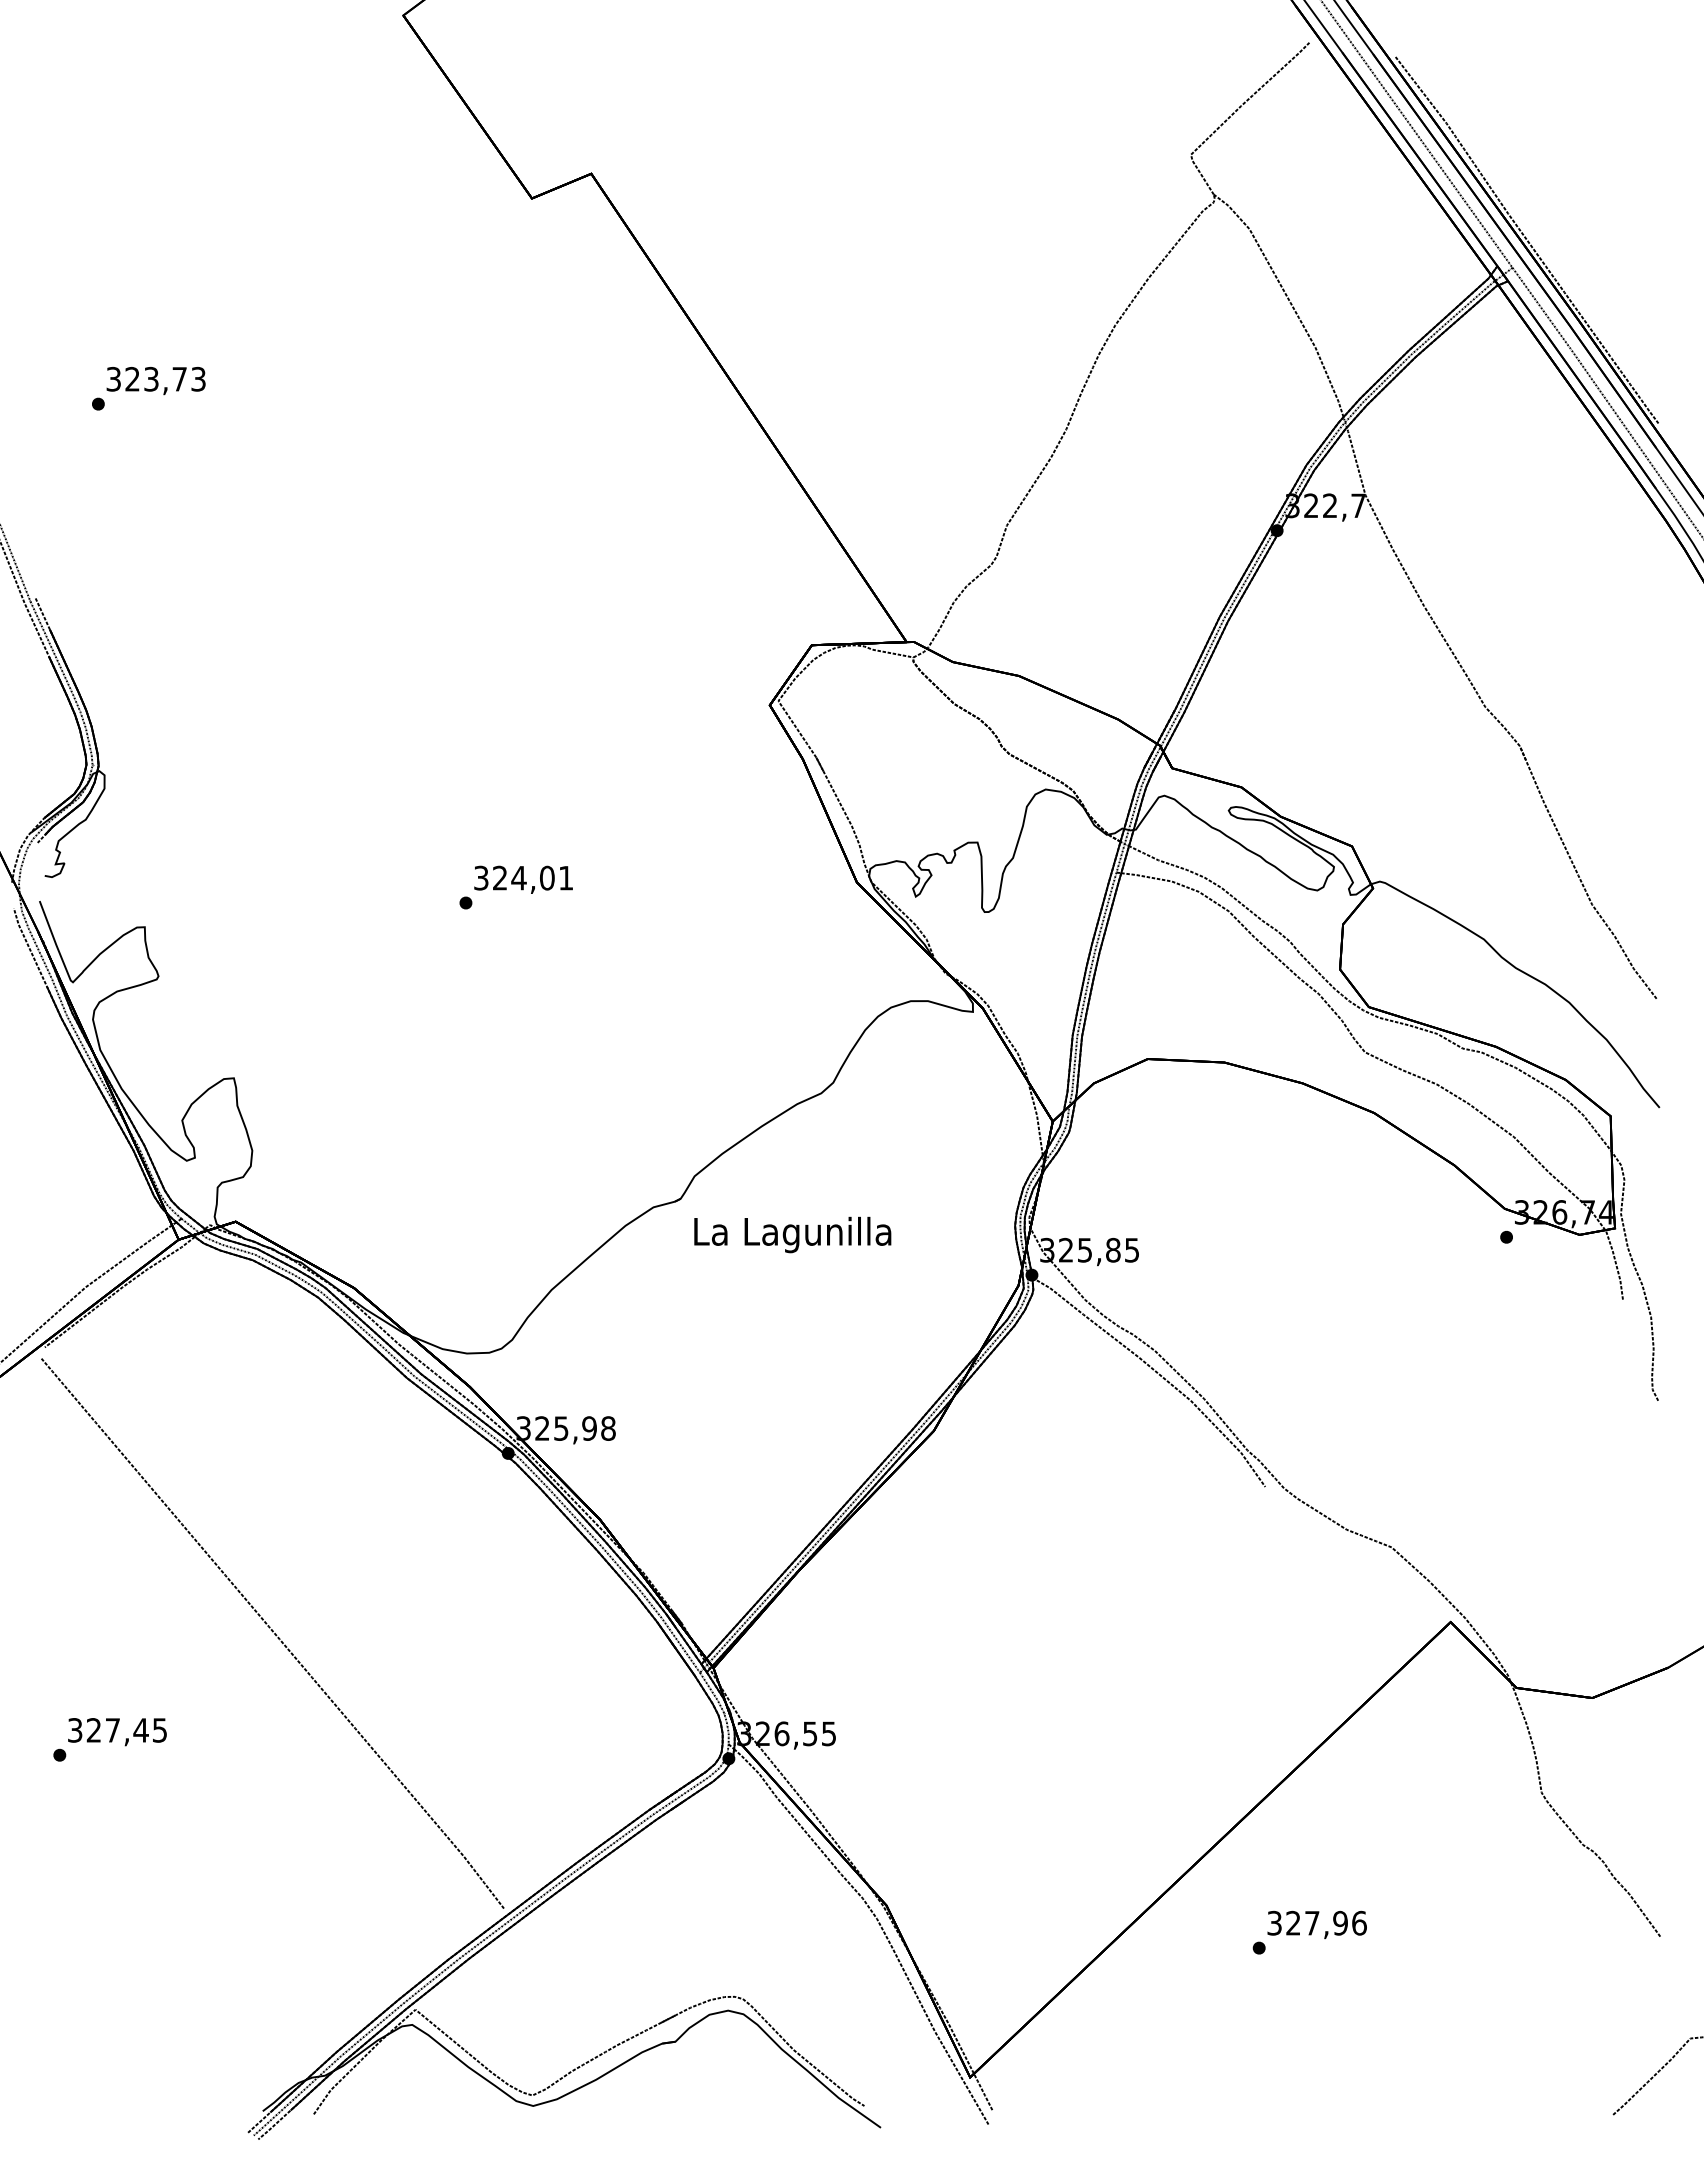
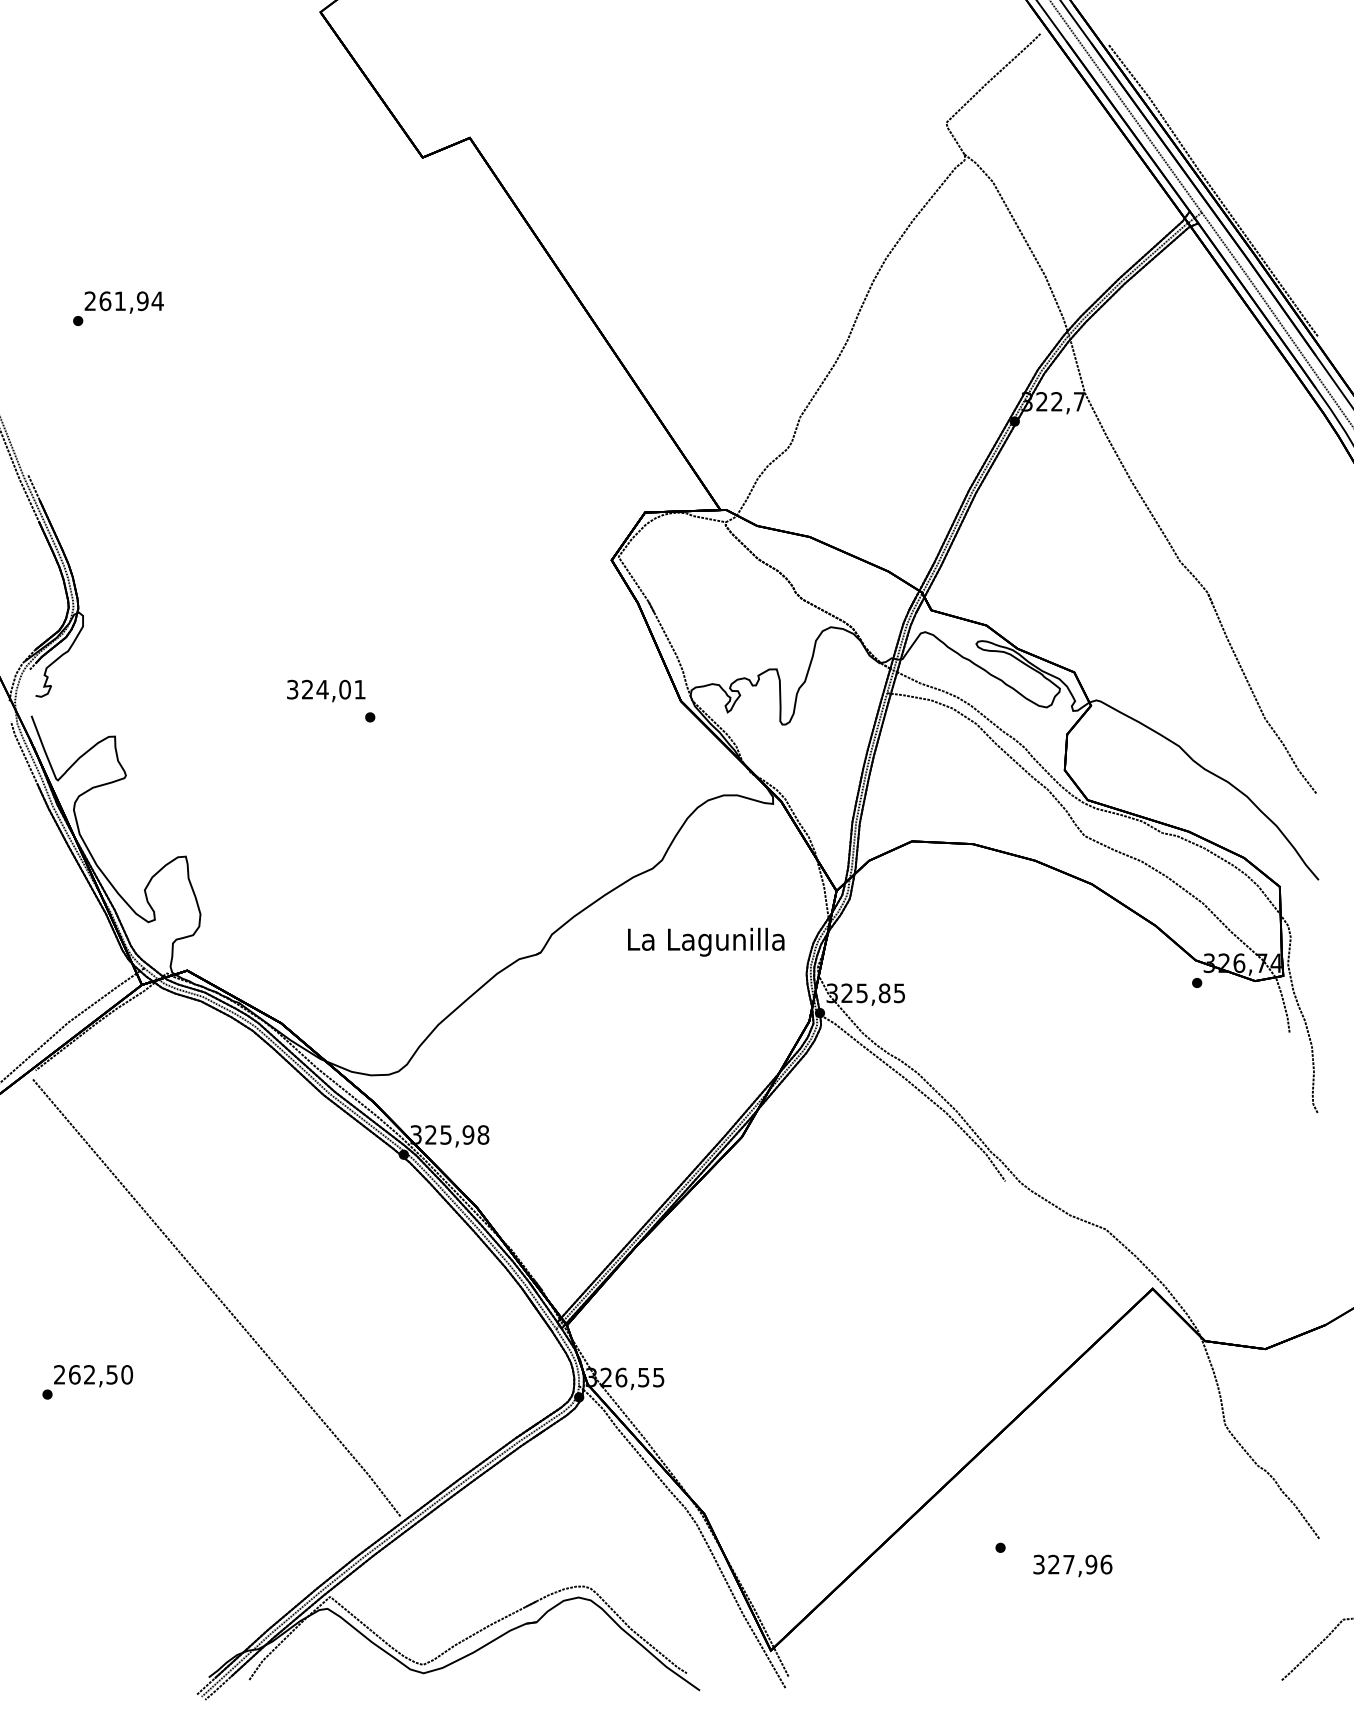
text: (156, 378) -> (124, 300), 323,73 -> 261,94
text: (523, 879) -> (326, 690), moved
text: (792, 1234) -> (706, 941), moved
text: (117, 1730) -> (93, 1374), 327,45 -> 262,50
text: (1316, 1924) -> (1072, 1565), moved

